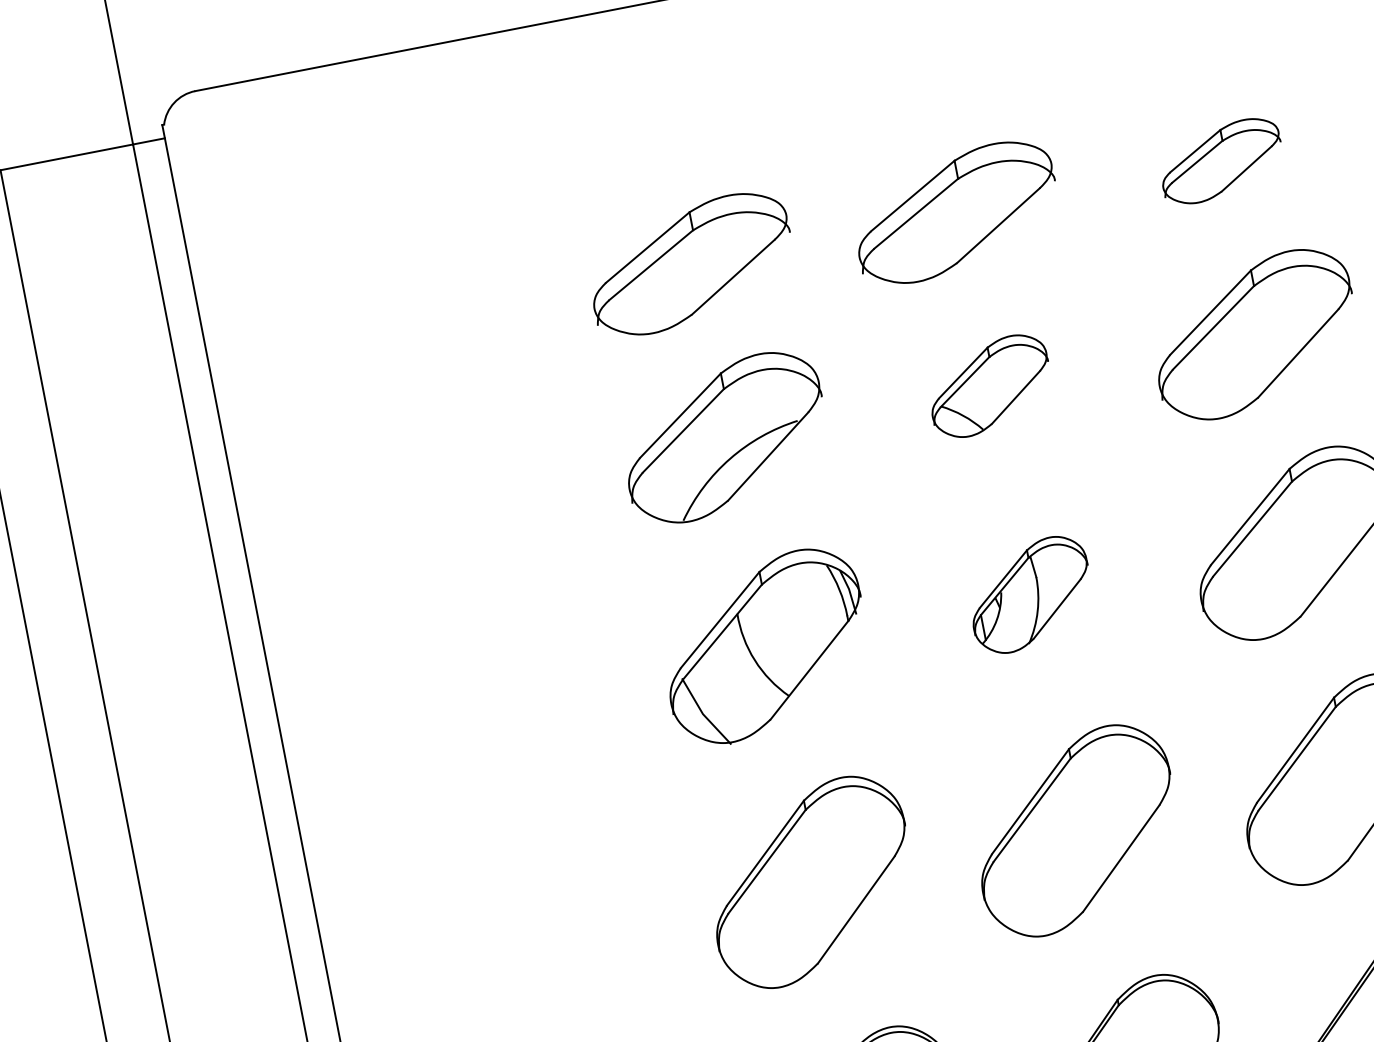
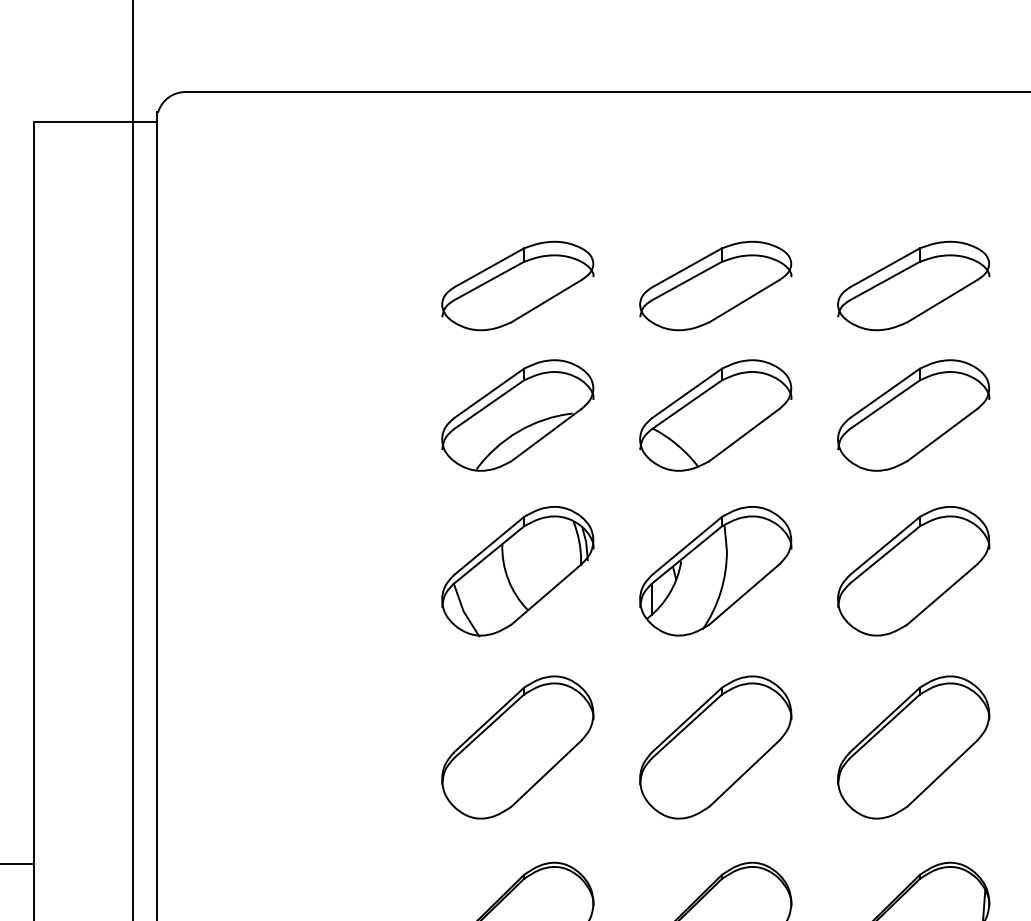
part: (1220, 160) -> (913, 285), size x1.67
part: (989, 386) -> (715, 415), size x1.67
part: (1030, 595) -> (715, 571), size x1.67

